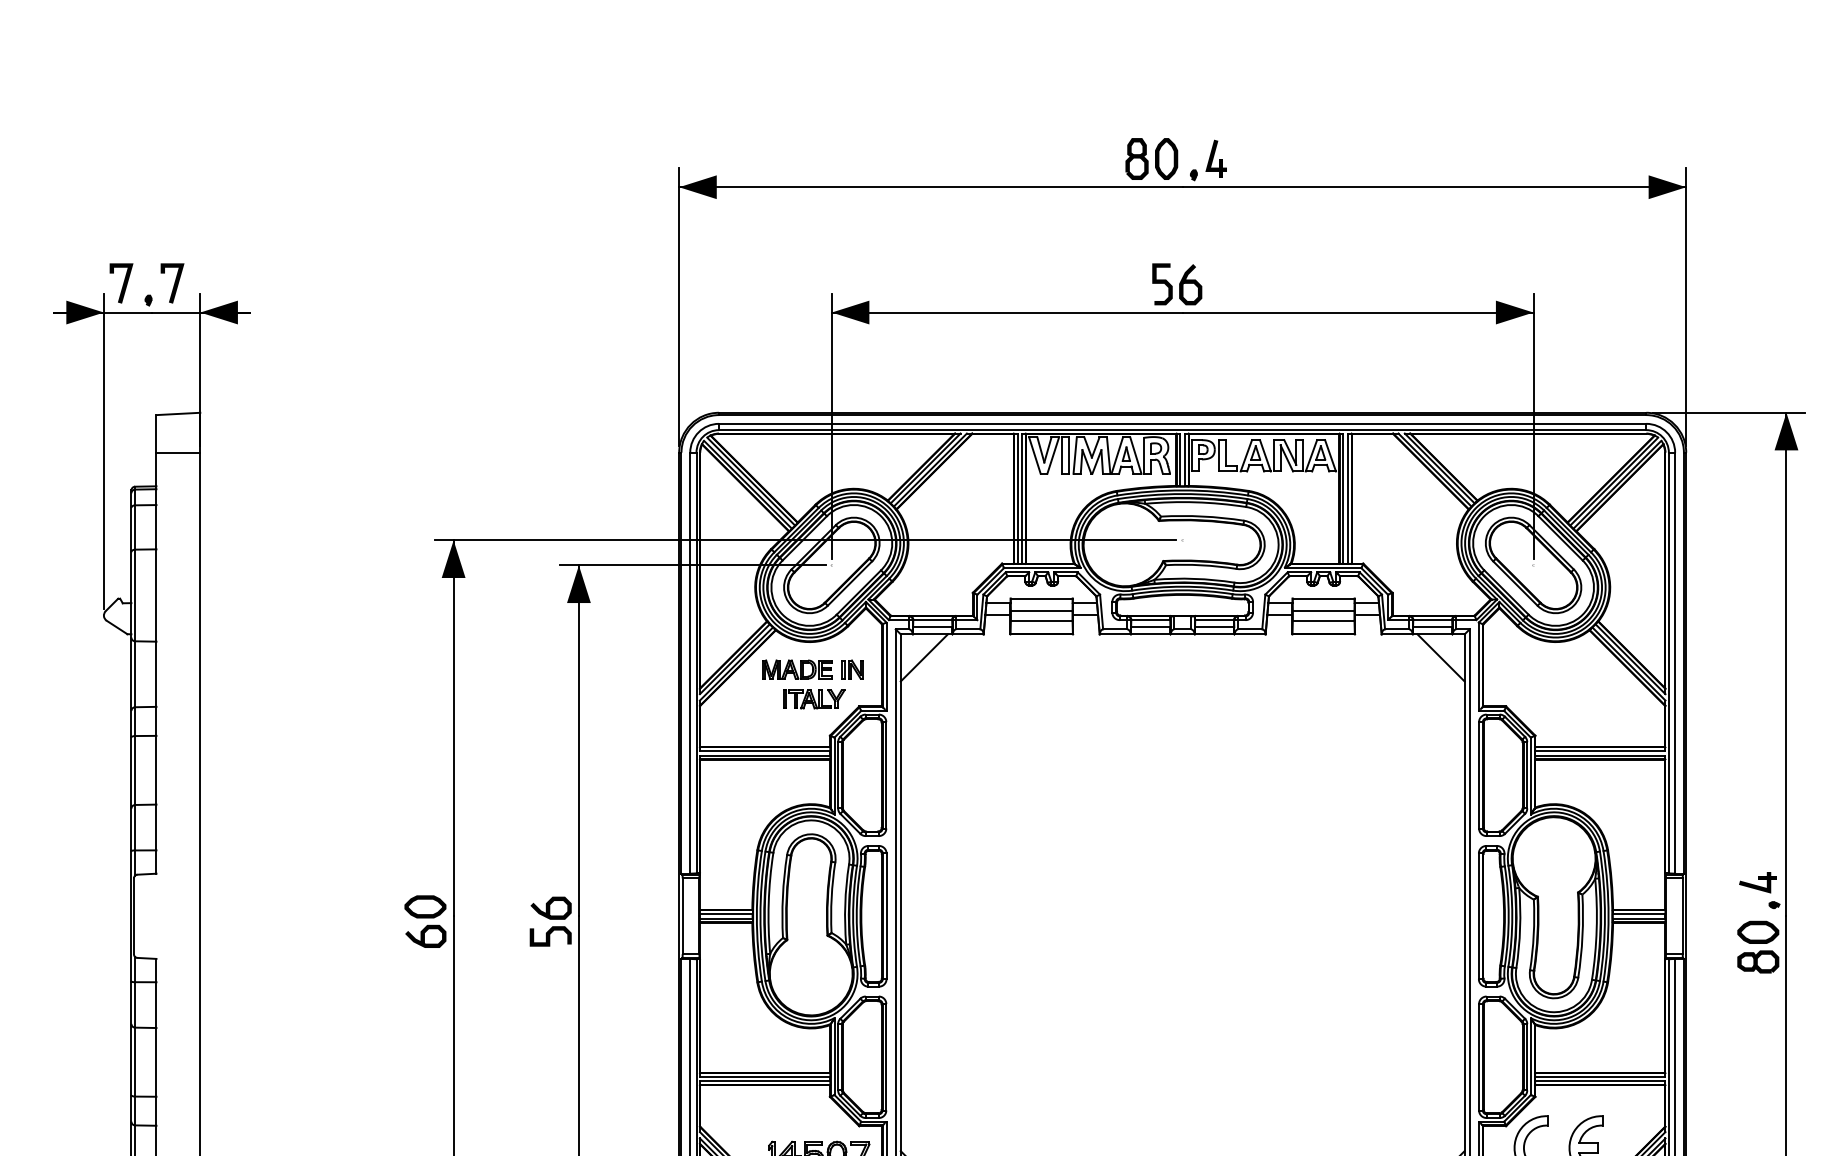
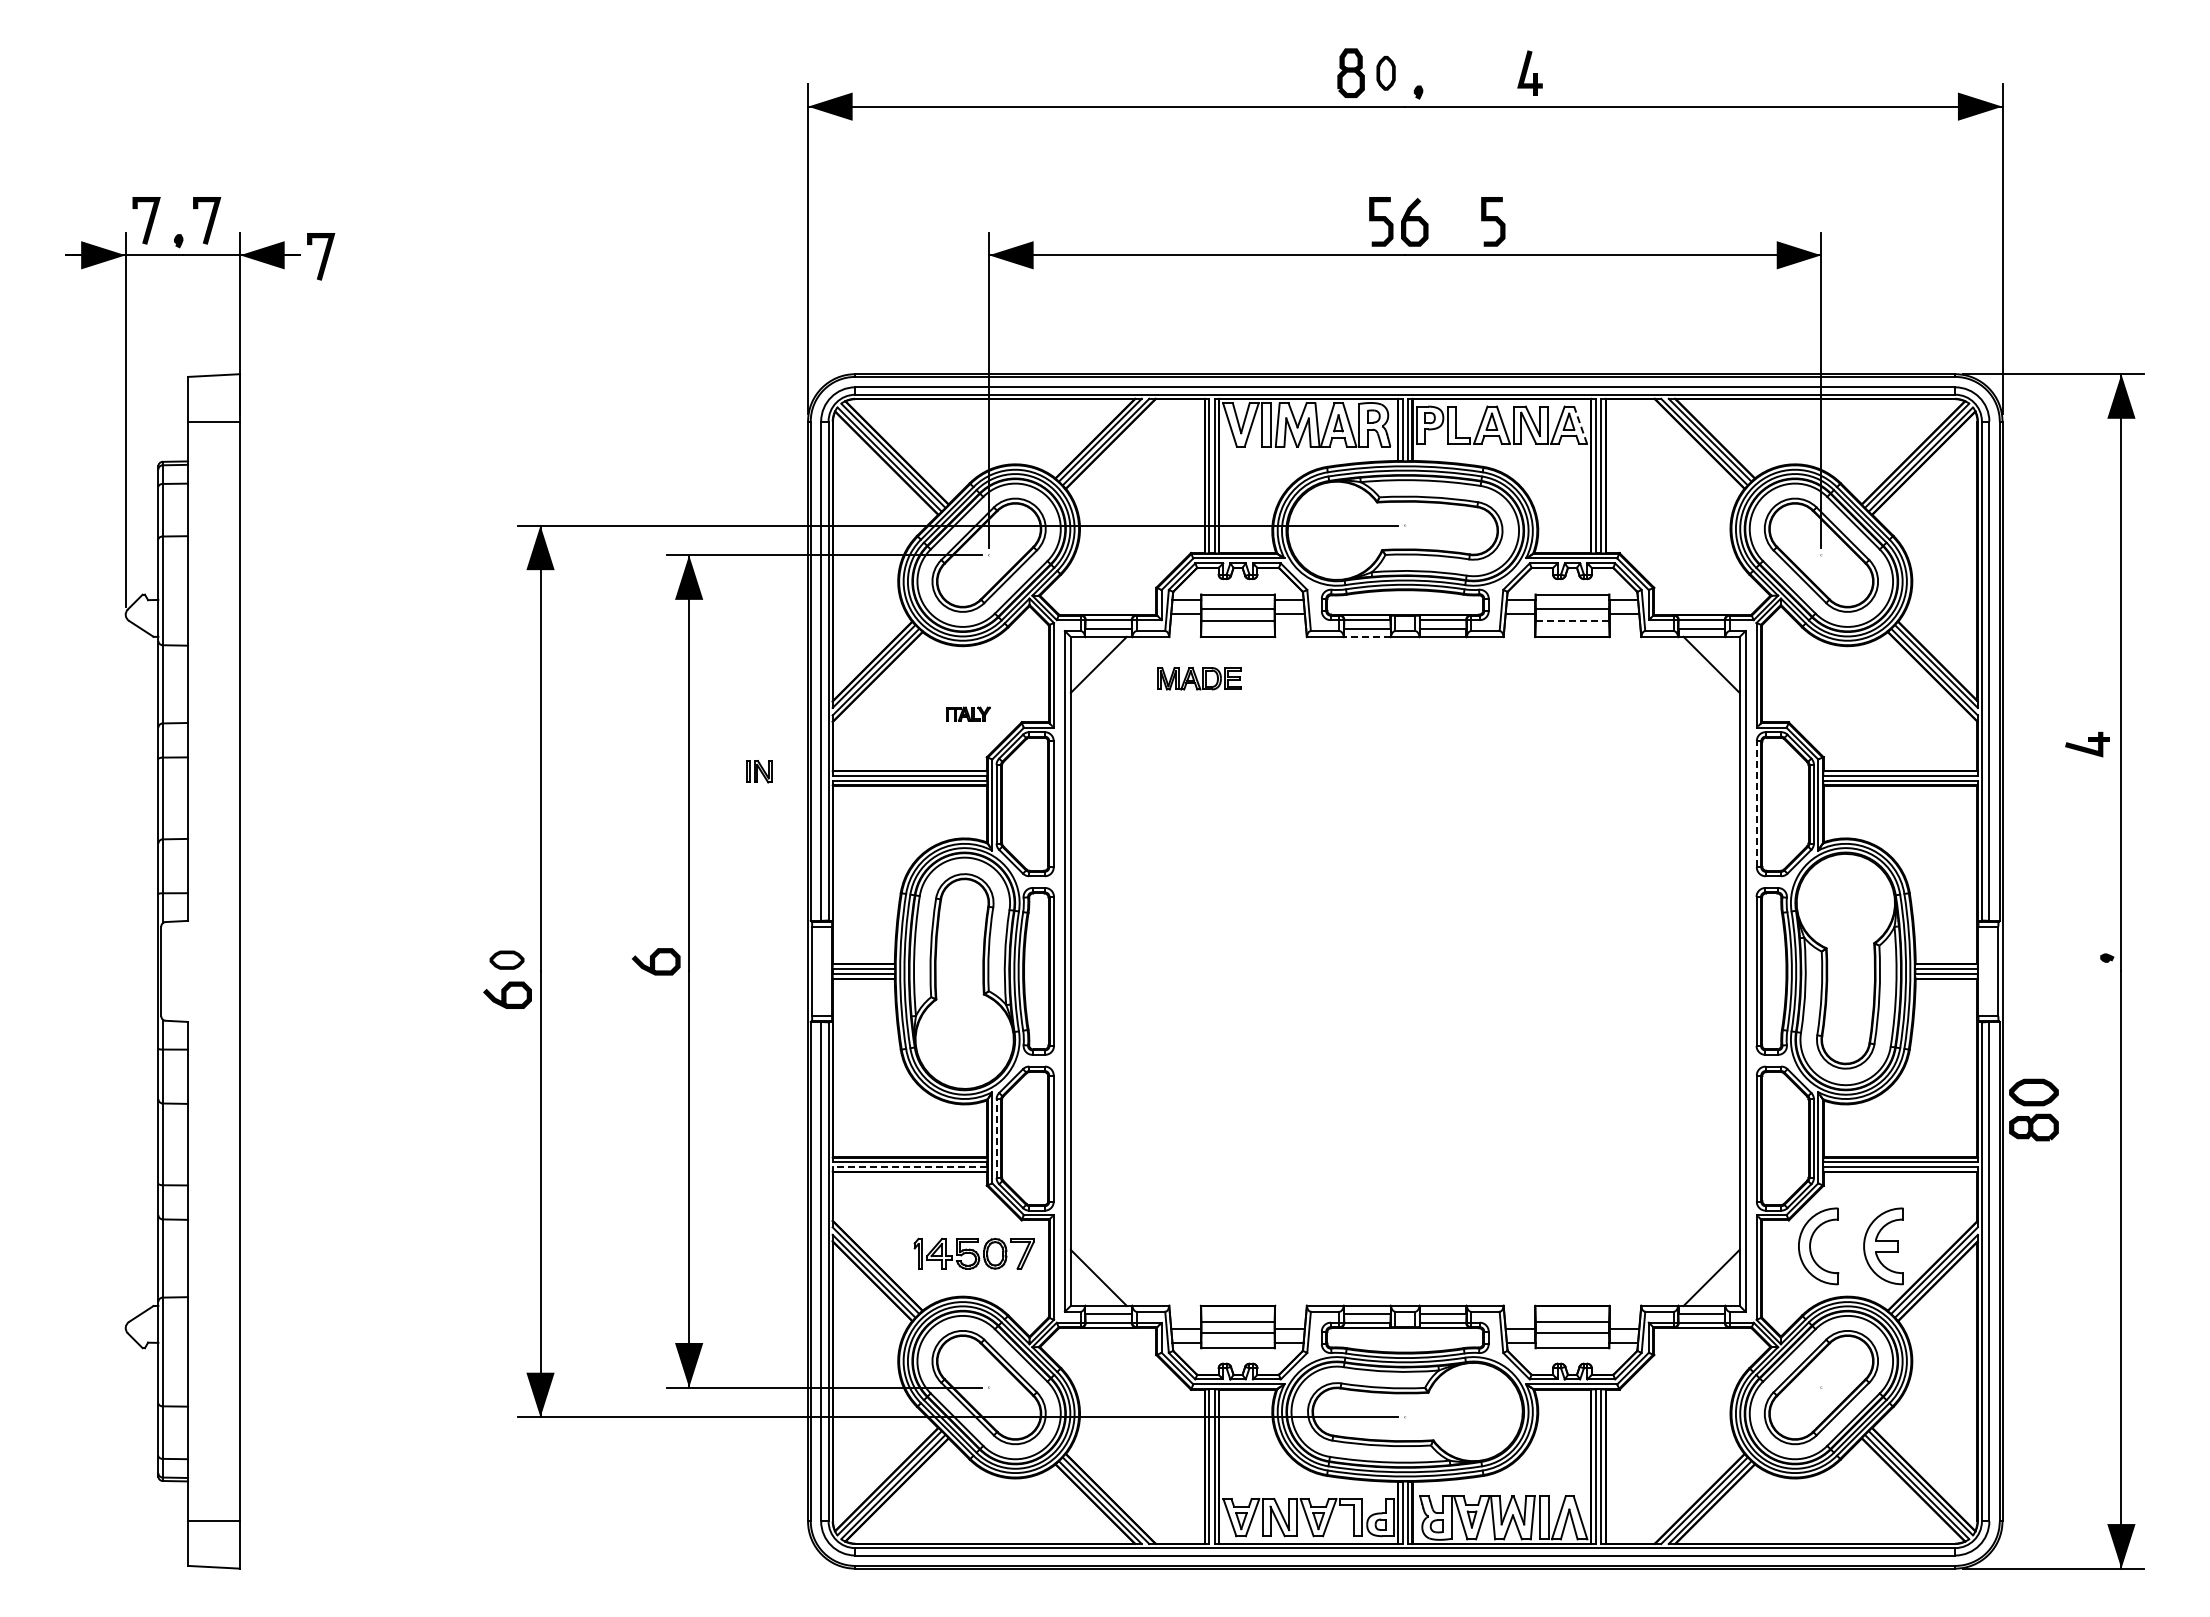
part: (1215, 158) -> (1529, 72), moved
part: (1166, 159) -> (1385, 73), size x0.7
curve: (1257, 284) -> (1493, 221), added
line: (270, 313) -> (323, 256), added
line: (1330, 456) -> (1580, 425), solid -> dashed
line: (1323, 620) -> (1572, 620), solid -> dashed
line: (1150, 633) -> (1366, 636), solid -> dashed
part: (797, 669) -> (1199, 678), moved
part: (853, 669) -> (759, 771), moved
part: (814, 698) -> (968, 713), size x0.6
line: (1478, 774) -> (1756, 803), solid -> dashed
part: (1757, 882) -> (2087, 744), moved
part: (424, 906) -> (506, 959), size x0.7
curve: (550, 936) -> (655, 995), removed
part: (1757, 946) -> (2033, 1109), moved
line: (838, 1057) -> (996, 1138), solid -> dashed
line: (764, 1081) -> (909, 1167), solid -> dashed

